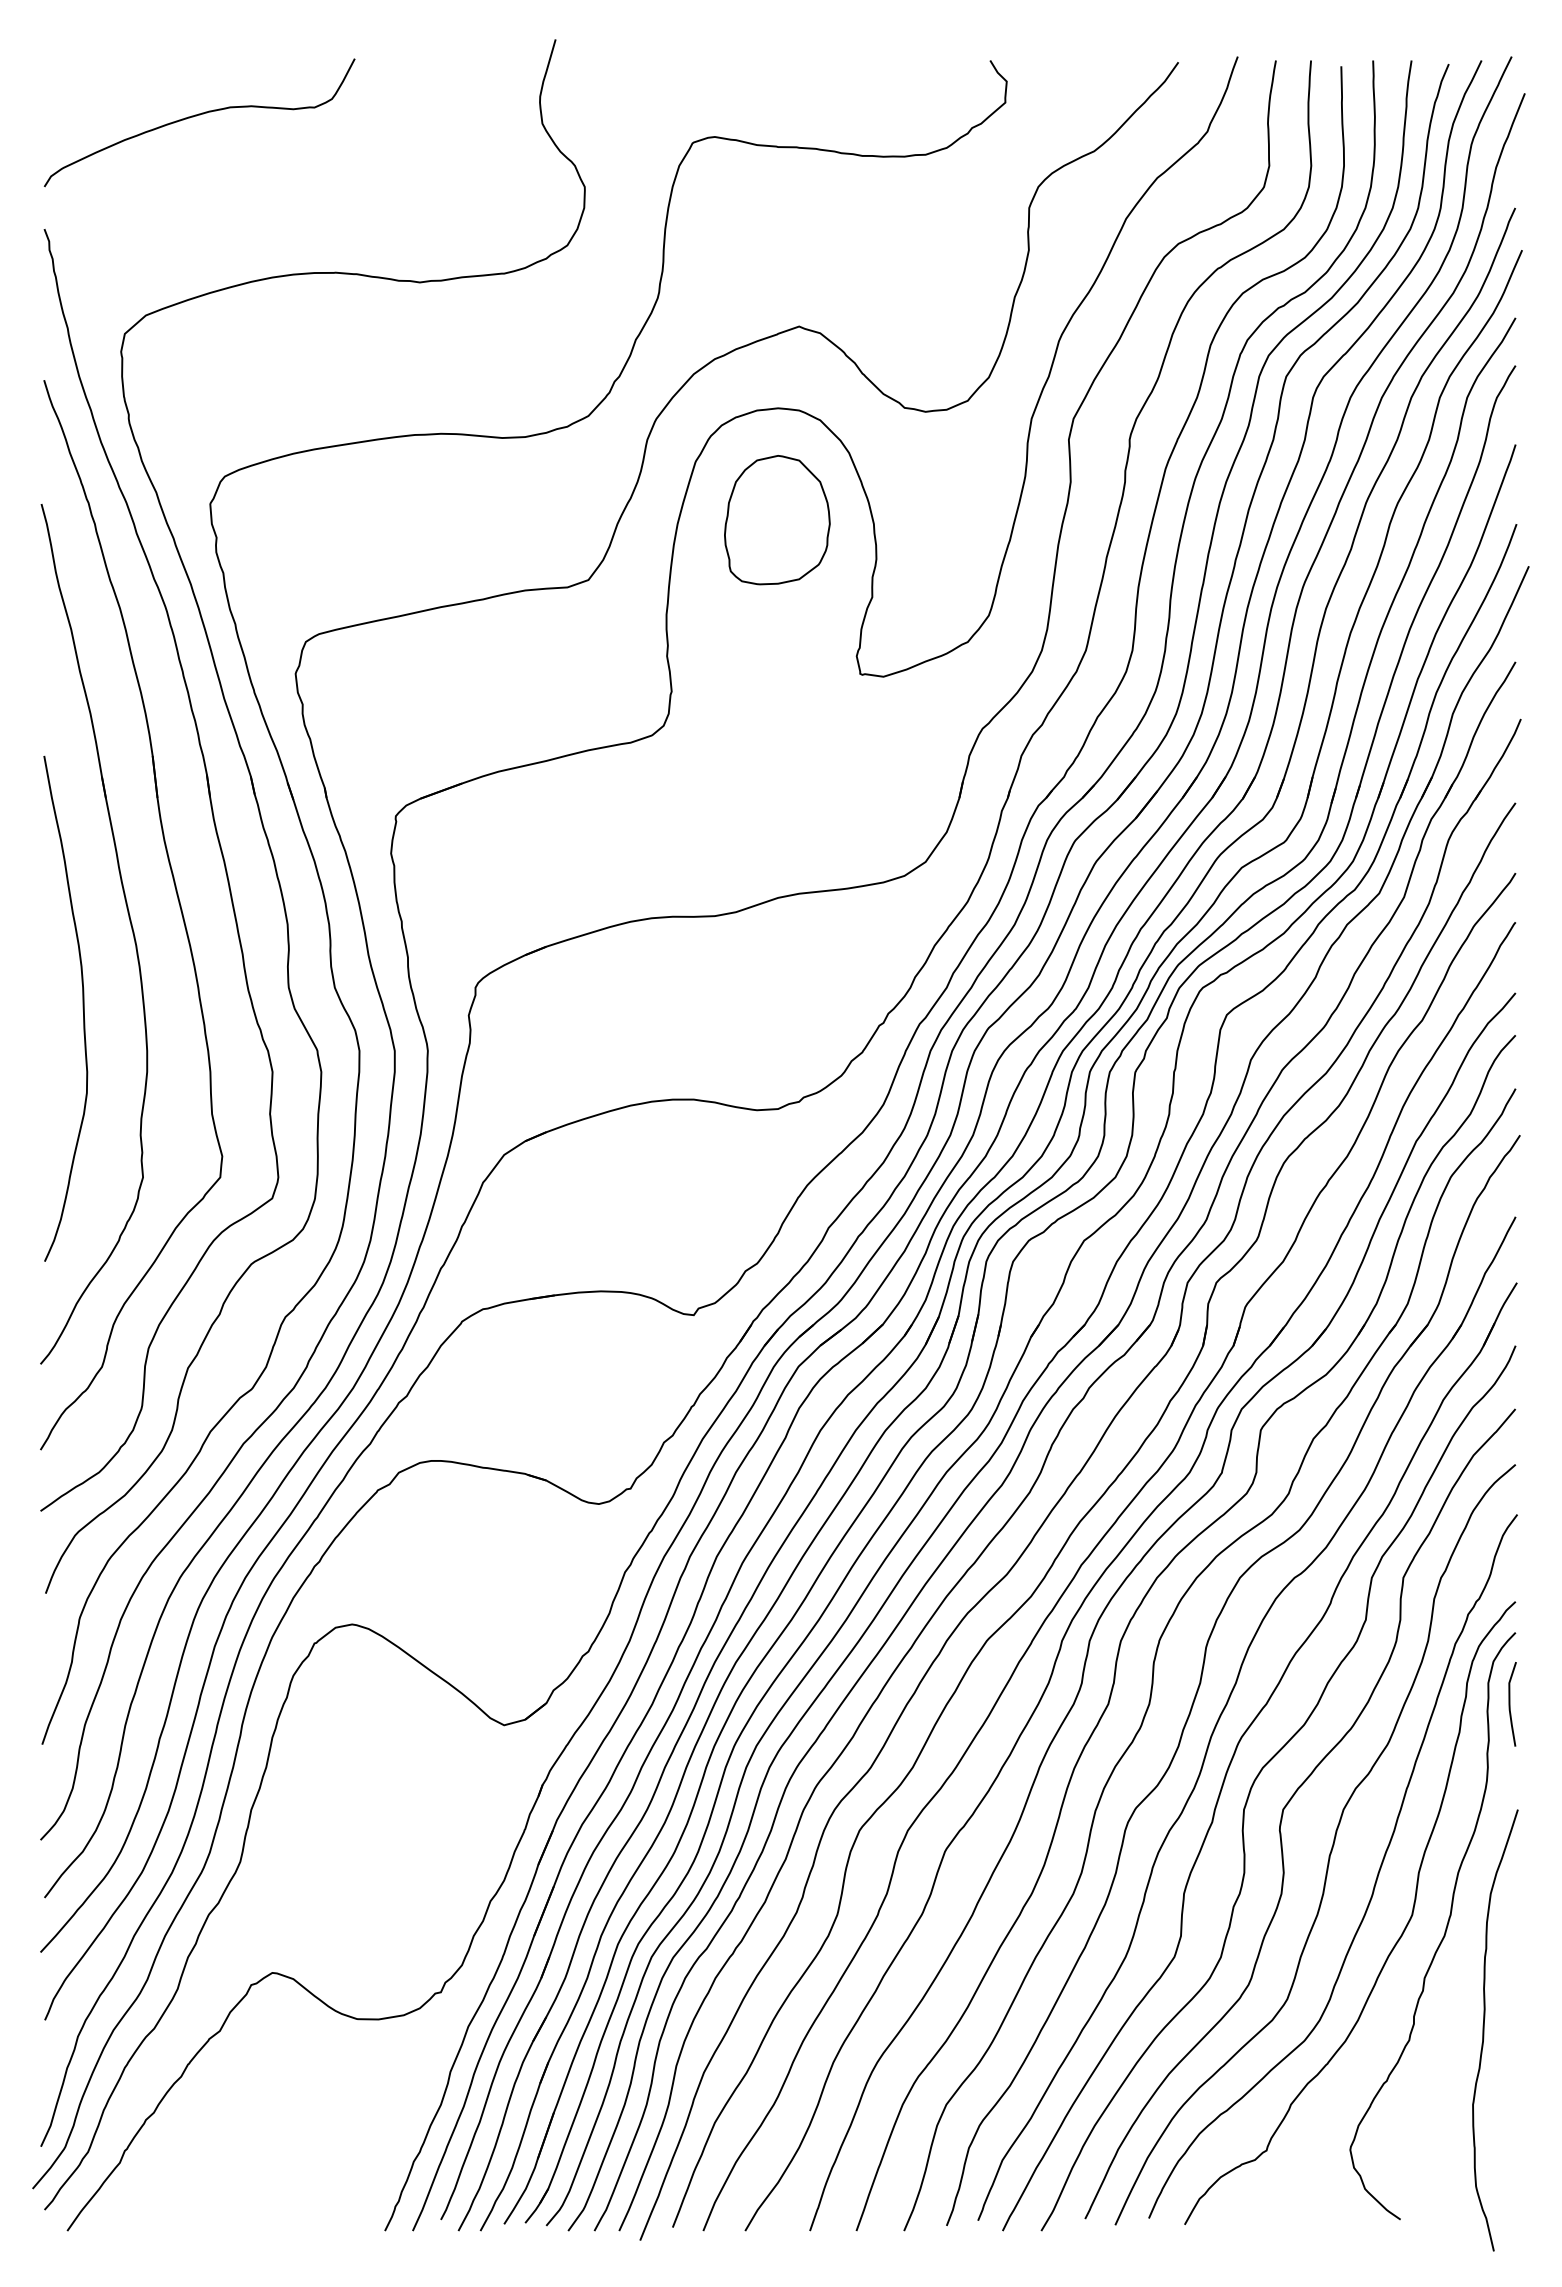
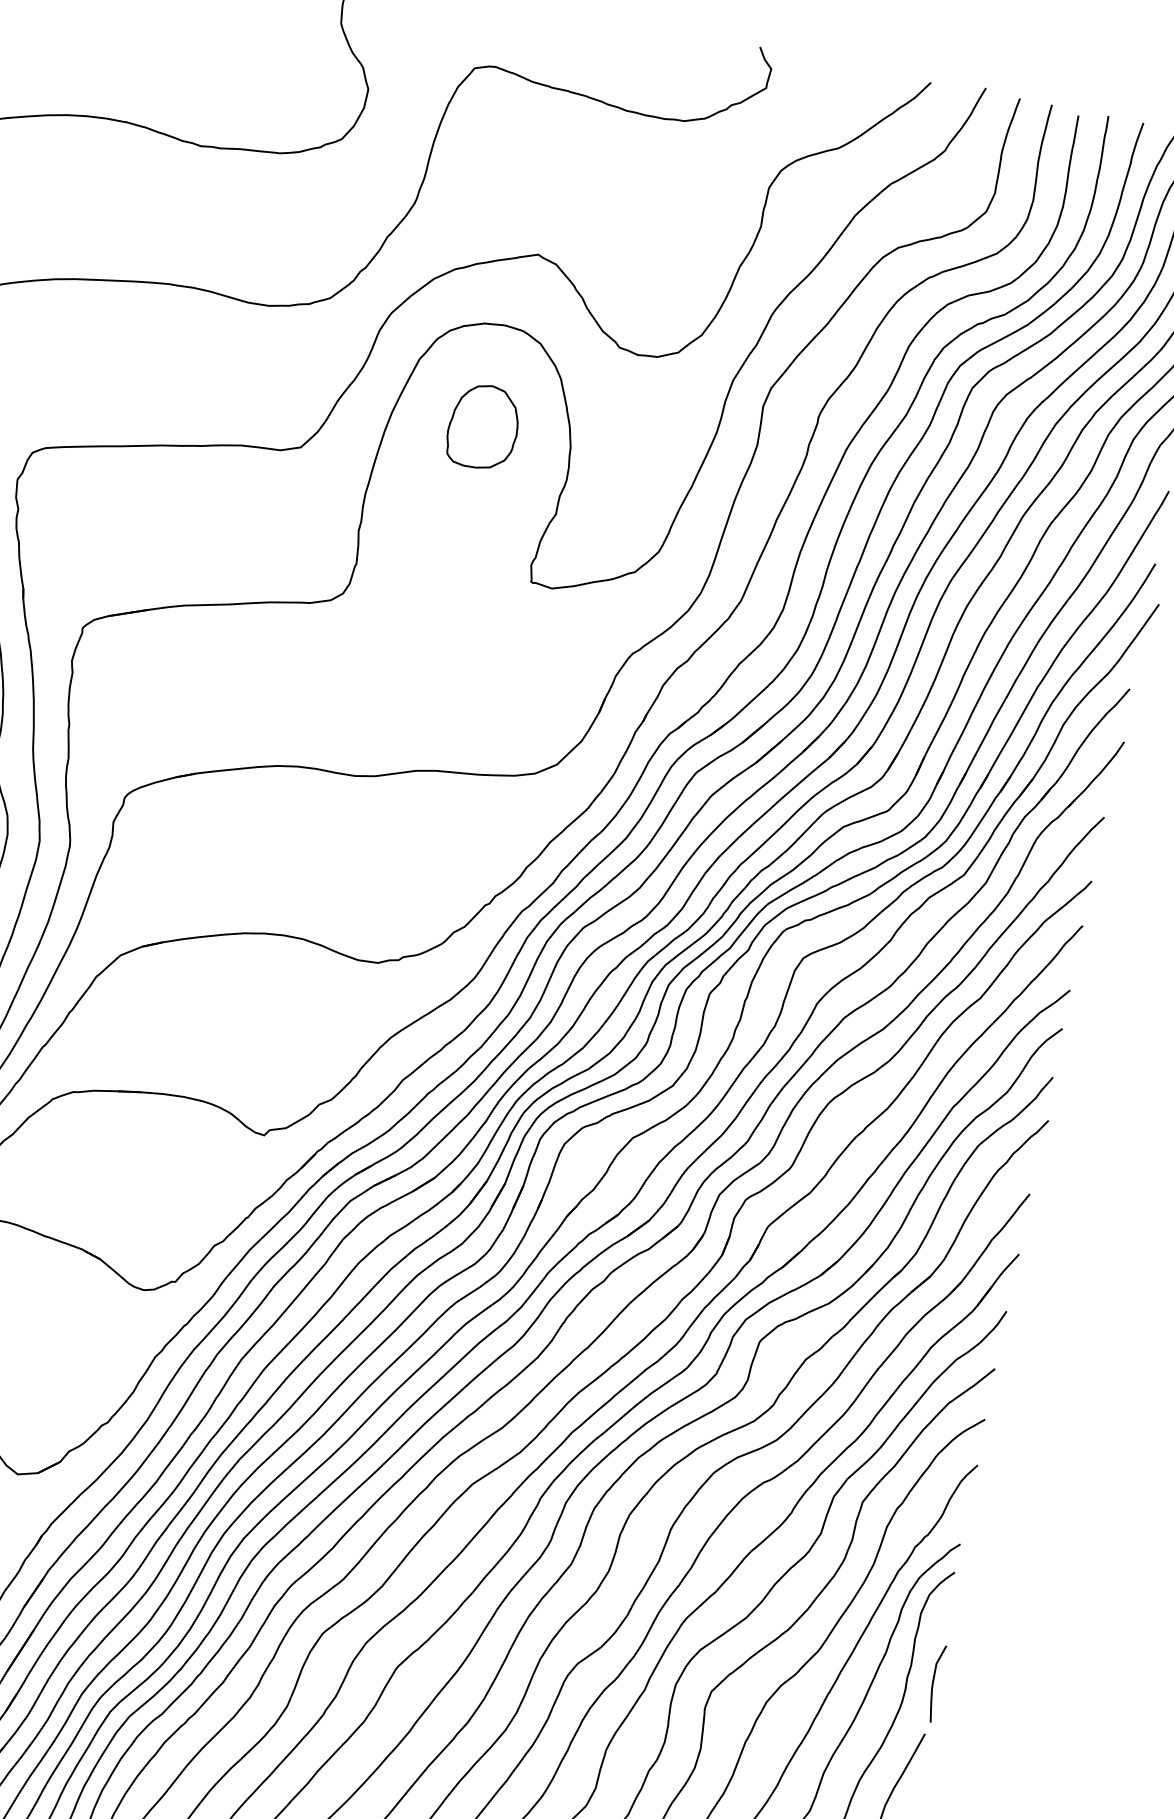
part: (777, 520) -> (483, 427), size x0.7
curve: (1510, 1704) -> (933, 1683), moved

